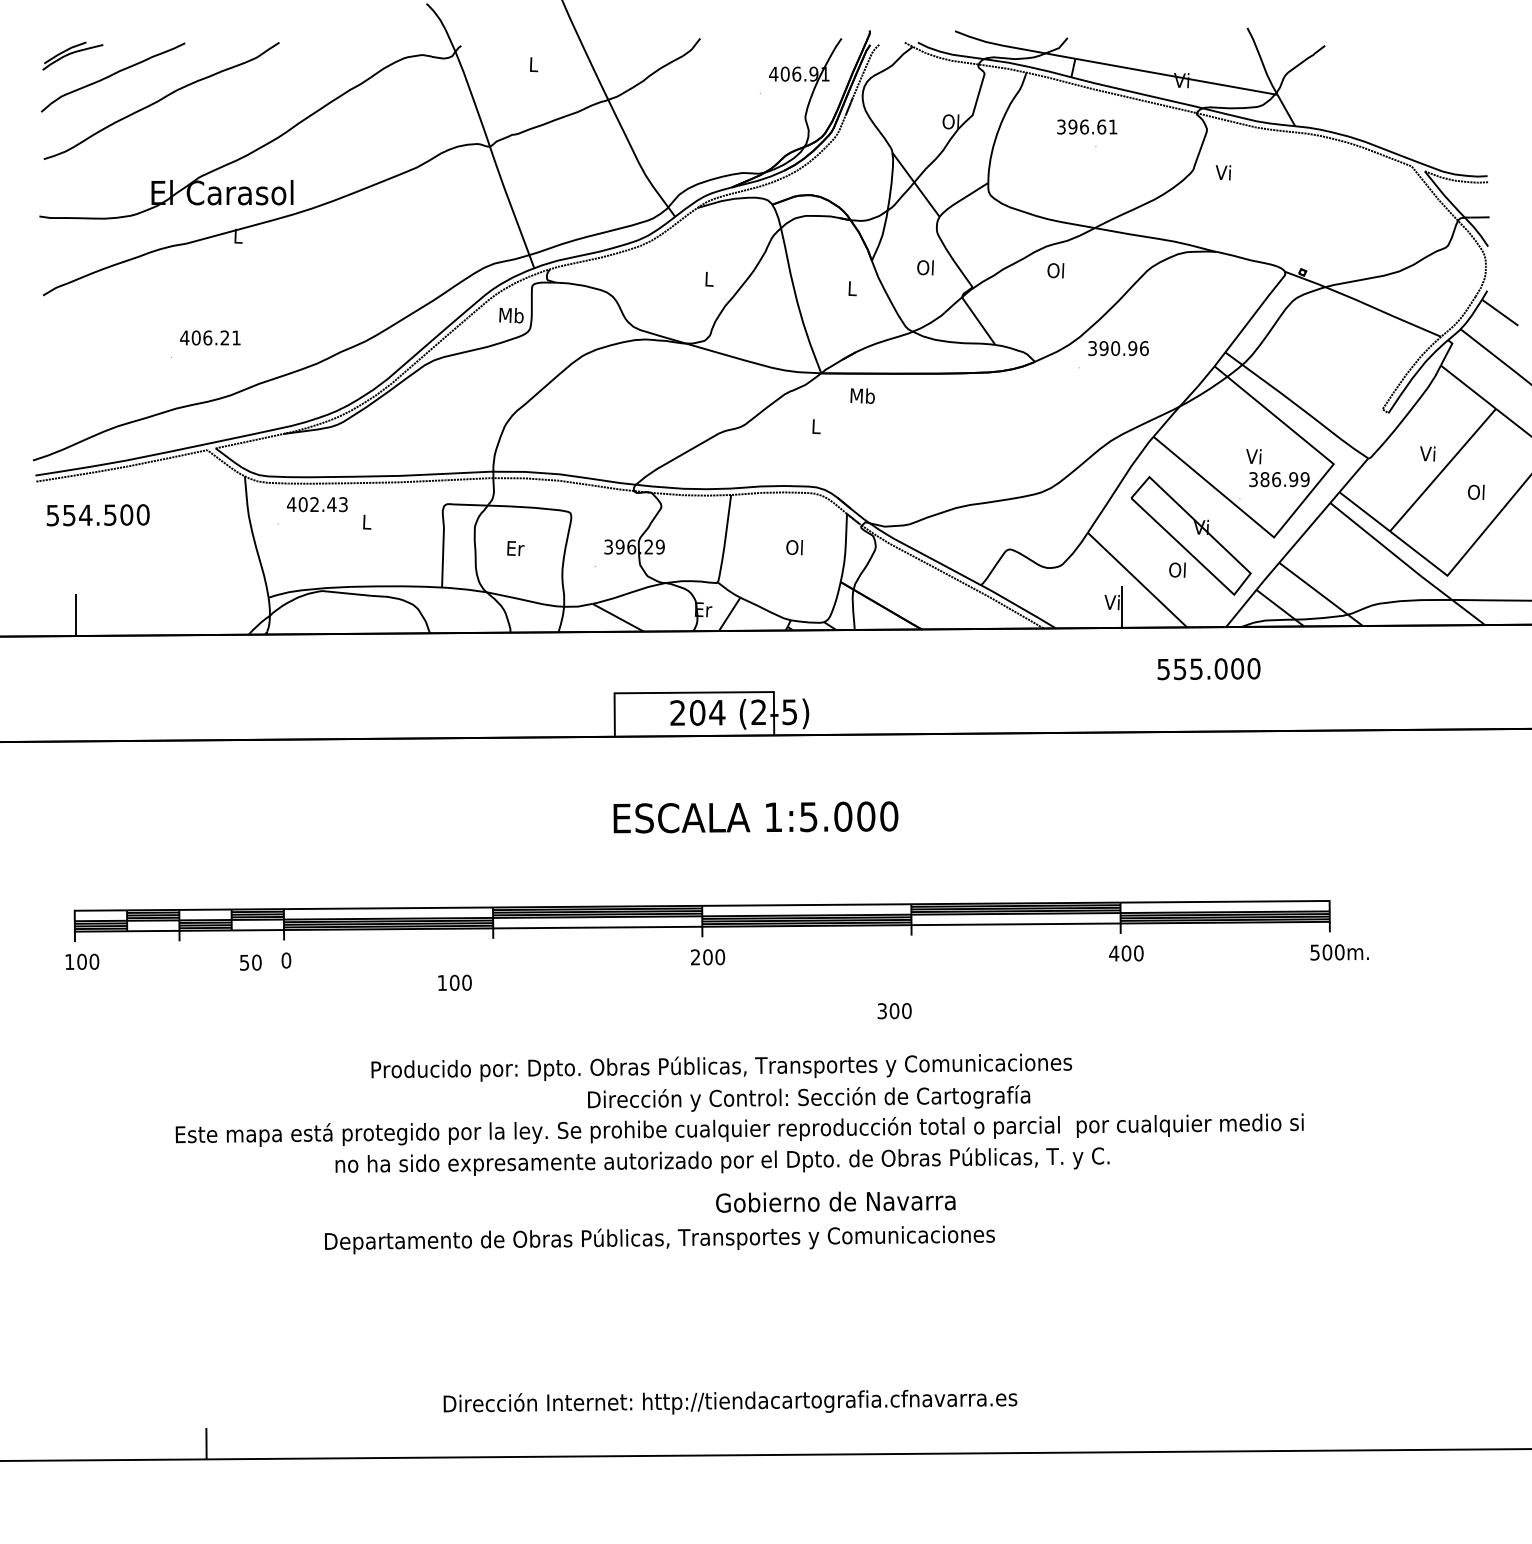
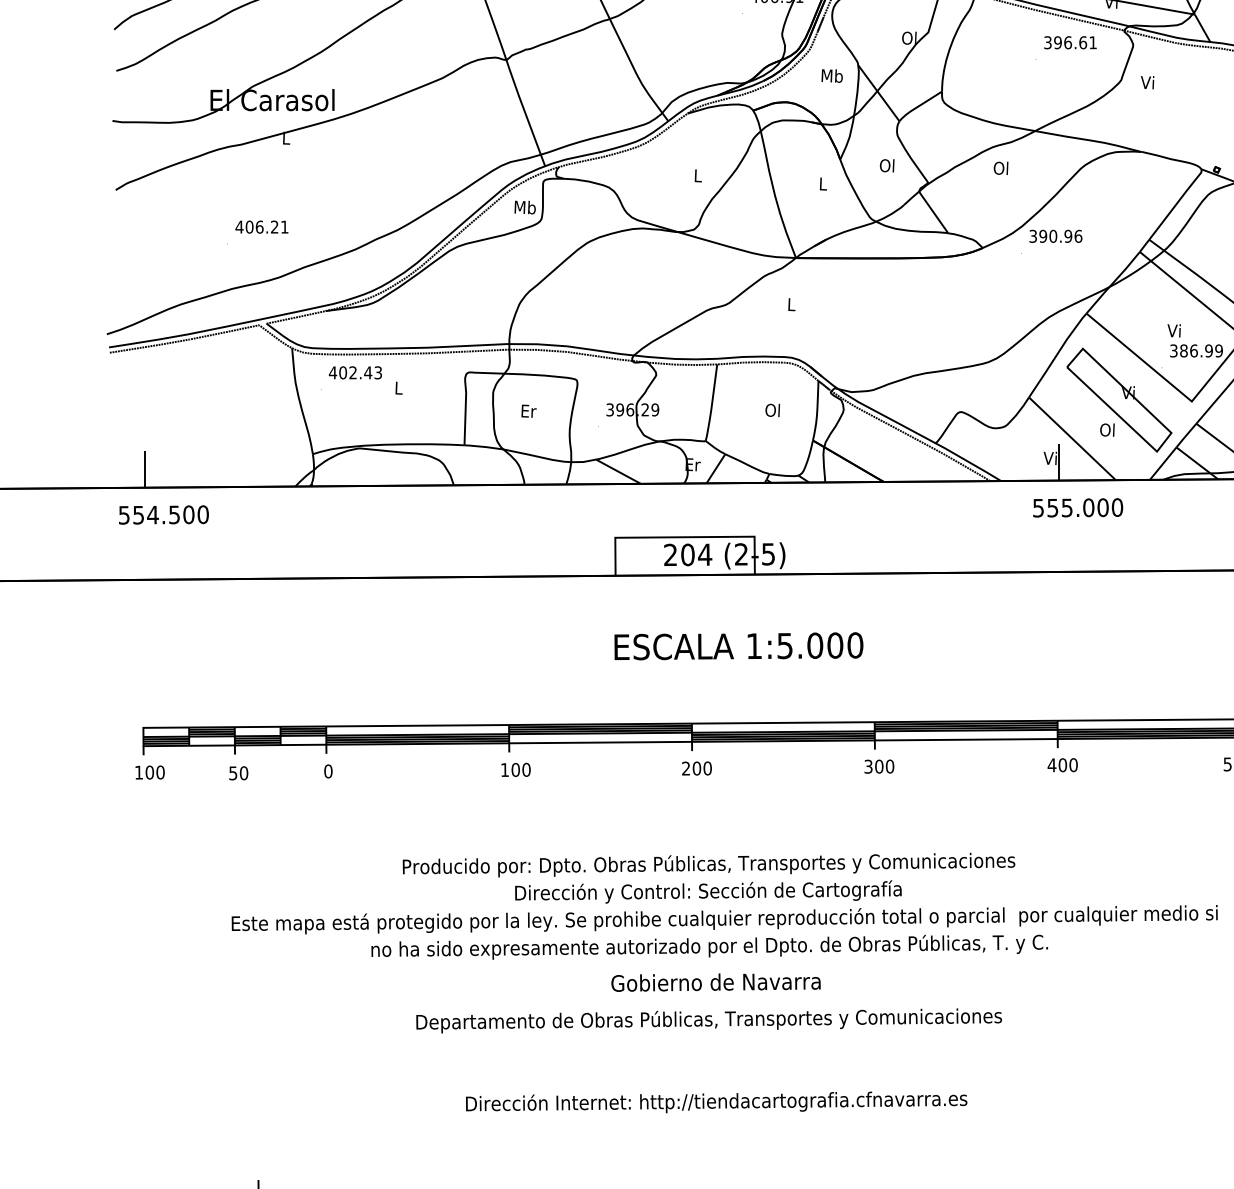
text: (1087, 126) -> (1070, 42), moved
text: (862, 395) -> (832, 75), moved
text: (97, 515) -> (163, 515), moved
text: (1208, 669) -> (1077, 508), moved
text: (250, 962) -> (238, 773), moved
text: (454, 982) -> (515, 769), moved
text: (894, 1011) -> (879, 766), moved
text: (809, 1098) -> (708, 892), moved
text: (835, 1201) -> (715, 982), moved
text: (659, 1239) -> (708, 1020), moved
text: (730, 1401) -> (716, 1101), moved

